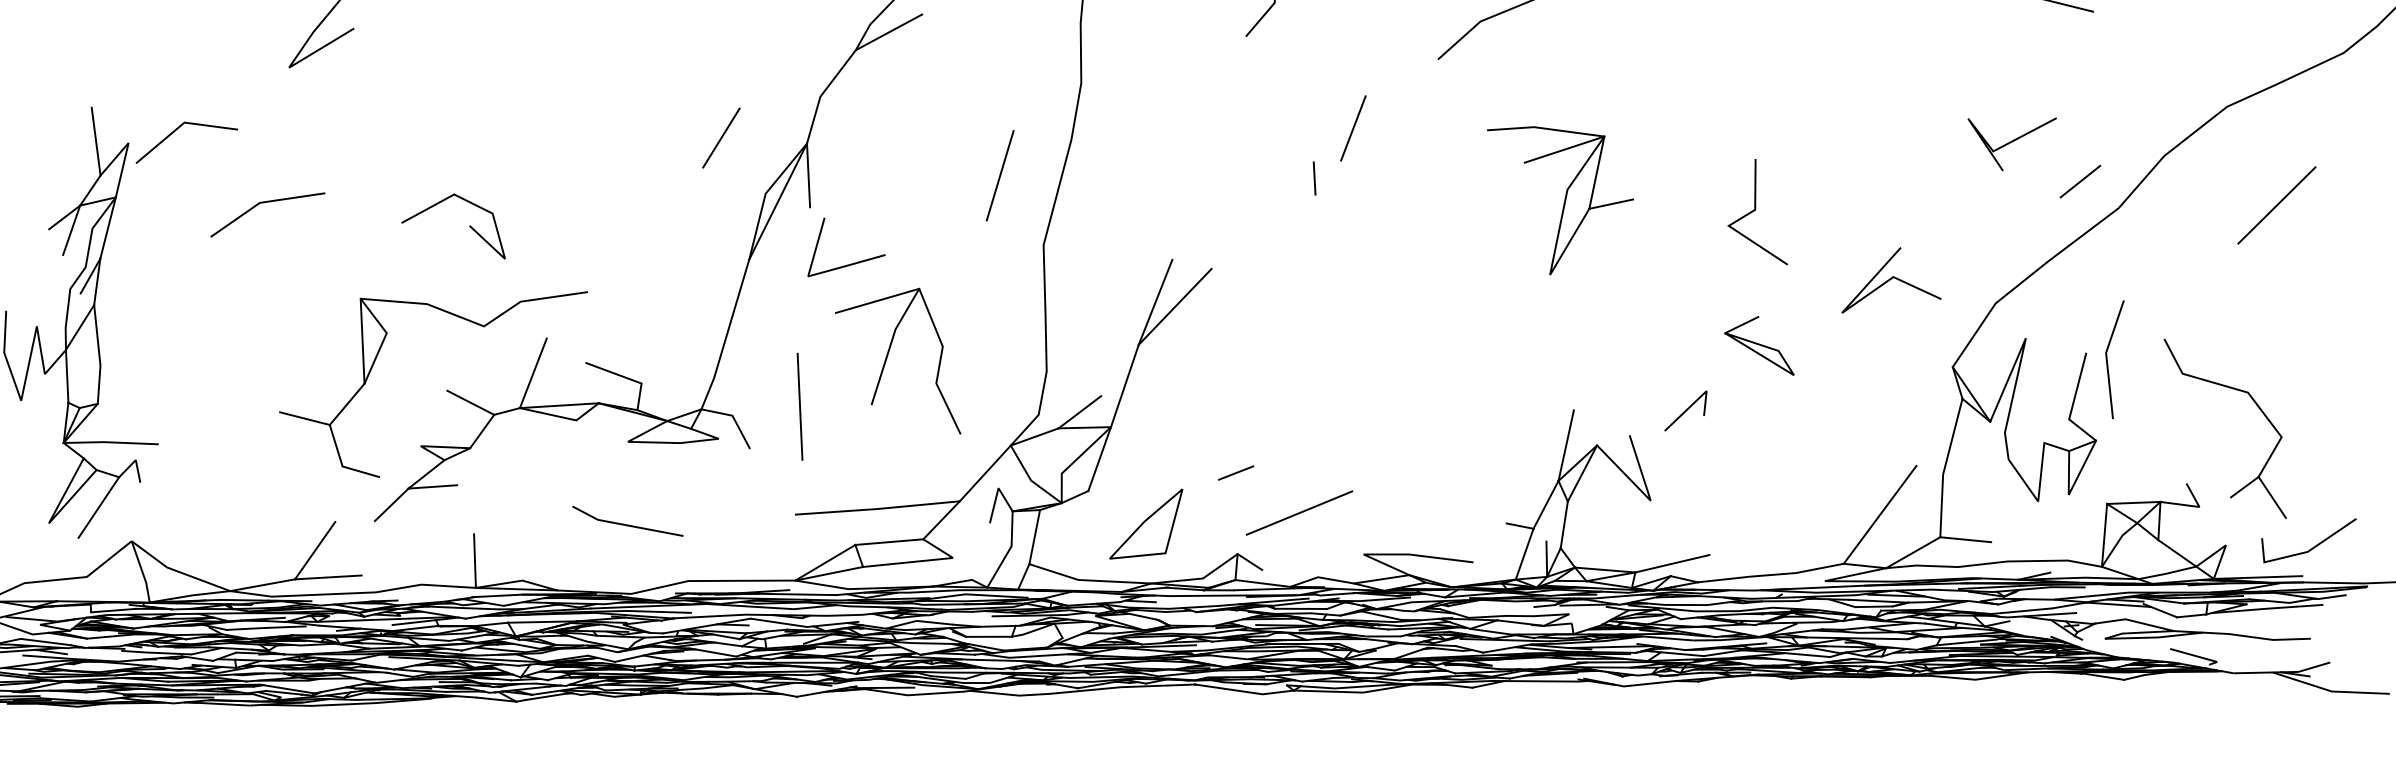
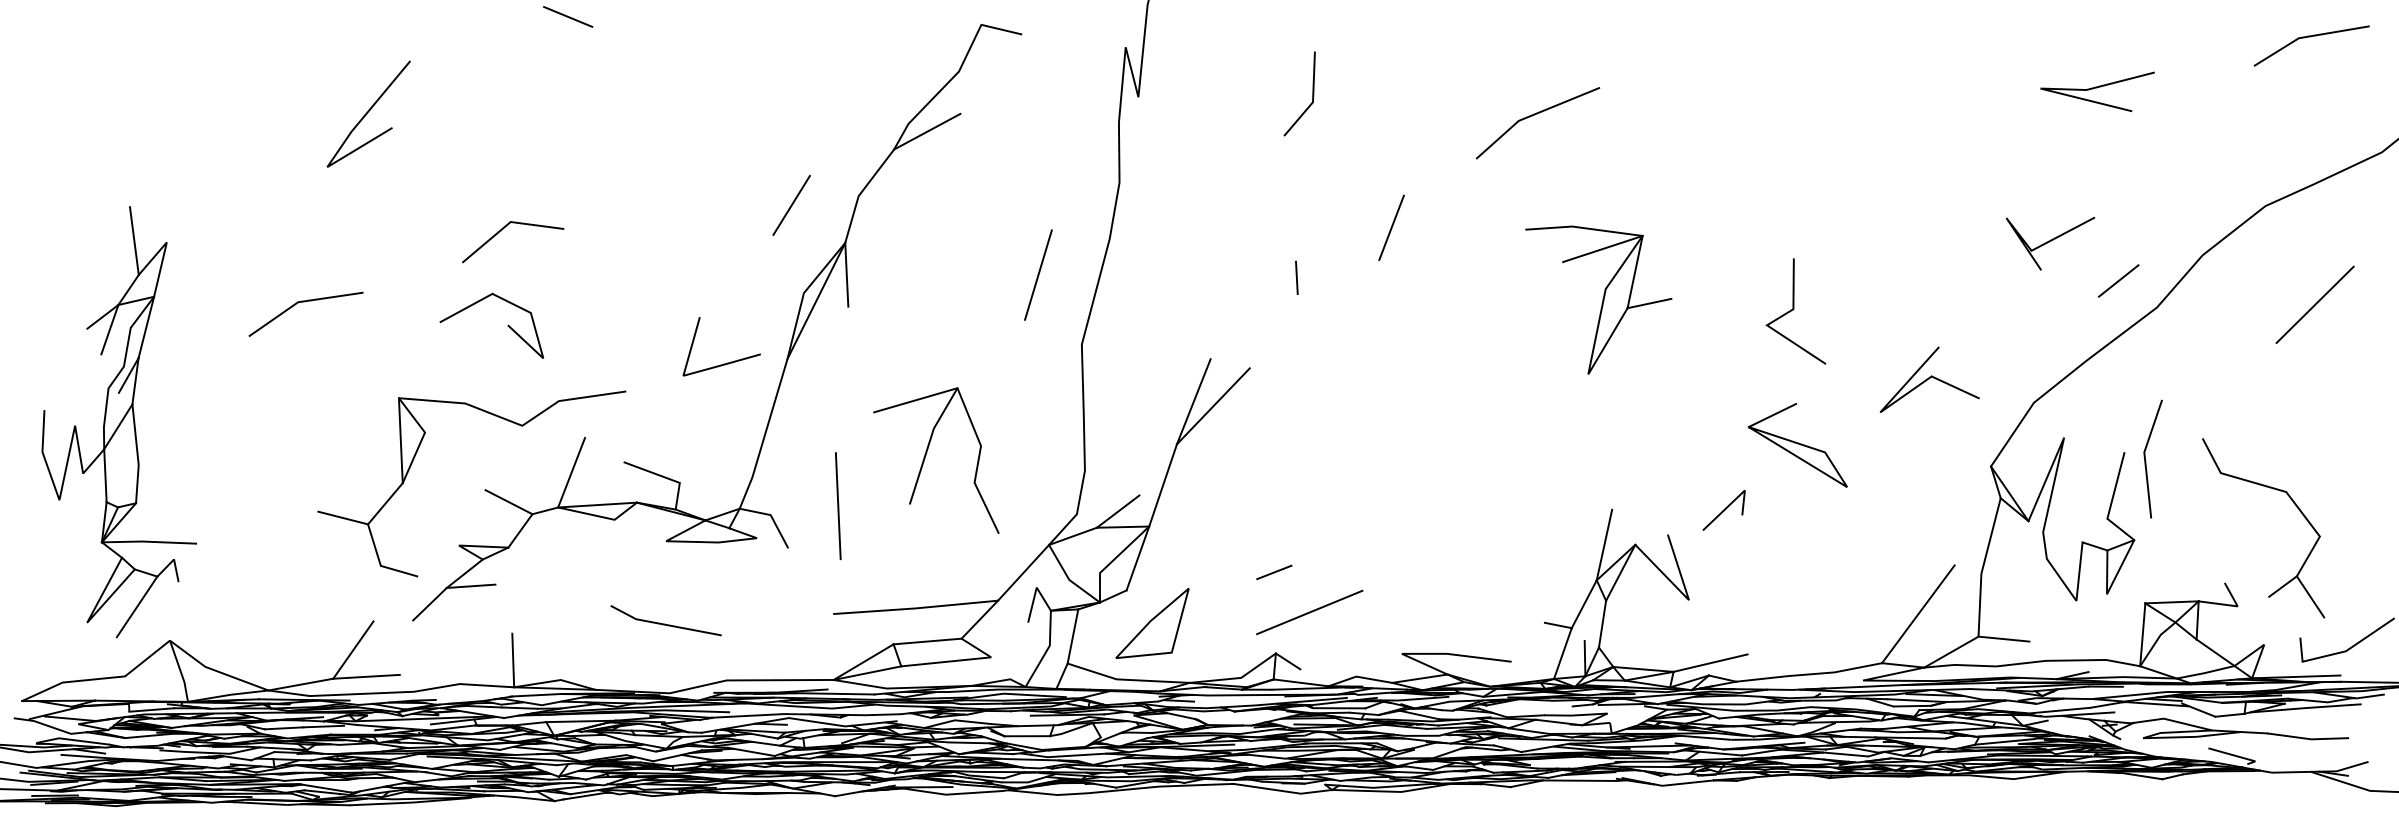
line: (176, 131) -> (502, 230), moved
line: (721, 137) -> (791, 204), moved
line: (1314, 178) -> (1296, 277), moved
line: (852, 263) -> (727, 362), moved
part: (1759, 346) -> (1797, 445), size x1.43
line: (1299, 513) -> (1309, 612), moved
part: (1146, 524) -> (1152, 623), moved

